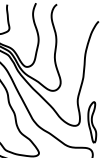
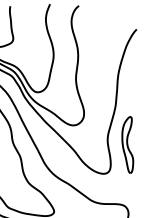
part: (92, 122) -> (127, 144), moved

